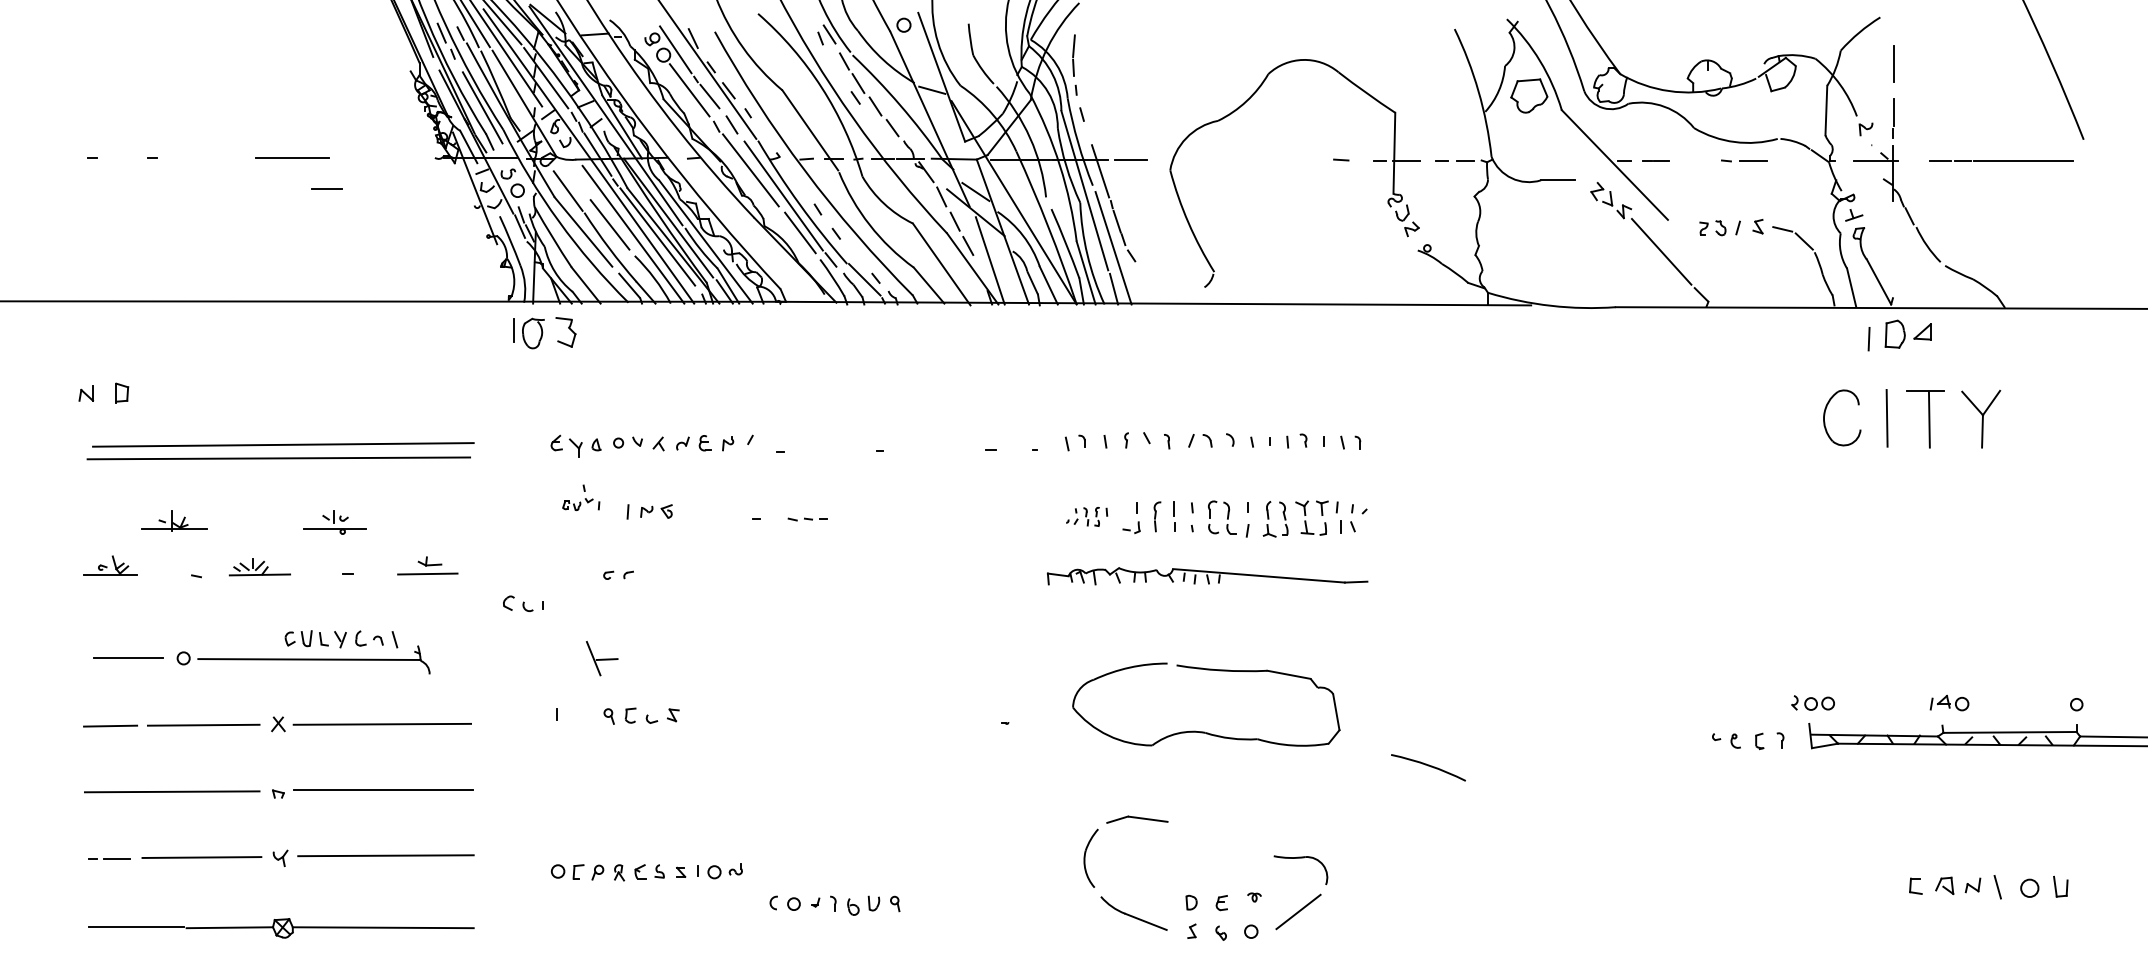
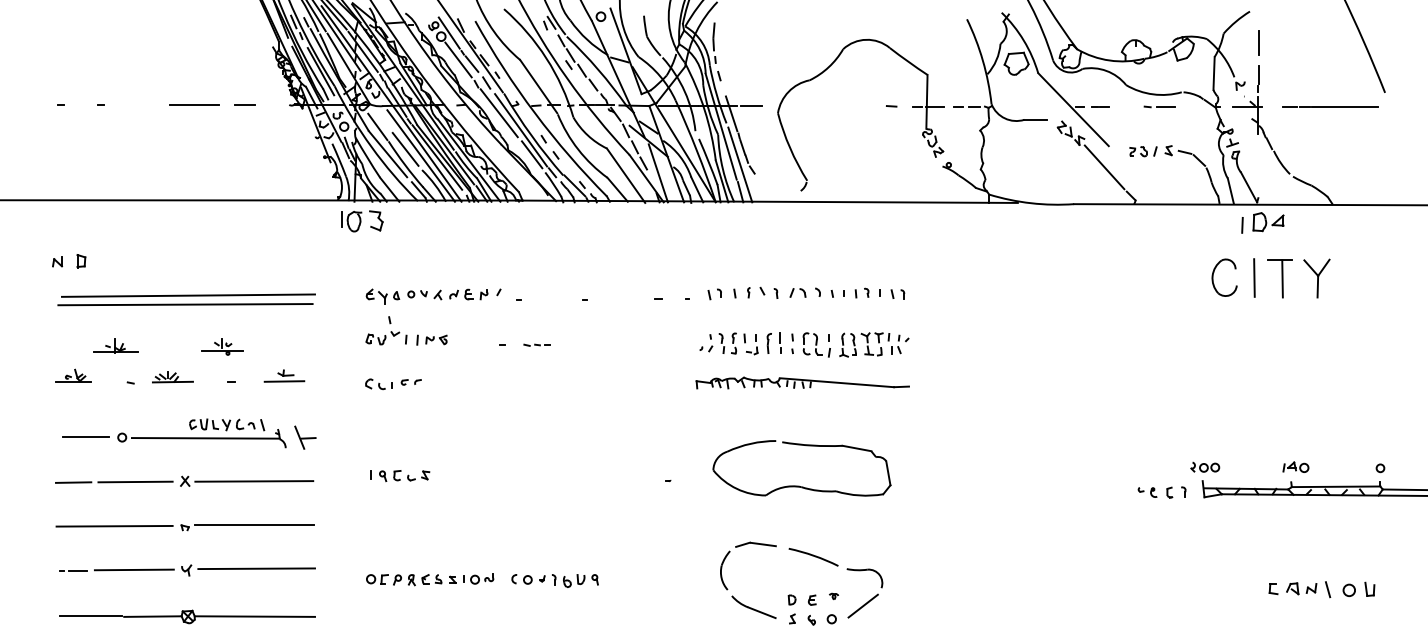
line: (325, 188) -> (244, 104), moved
part: (581, 497) -> (386, 330), size x1.67
part: (1086, 516) -> (722, 343), size x1.67
part: (522, 604) -> (378, 384), moved
part: (602, 658) -> (305, 437), moved
part: (641, 716) -> (404, 476), moved
arc: (1428, 766) -> (813, 556), moved
part: (834, 905) -> (554, 580), moved

